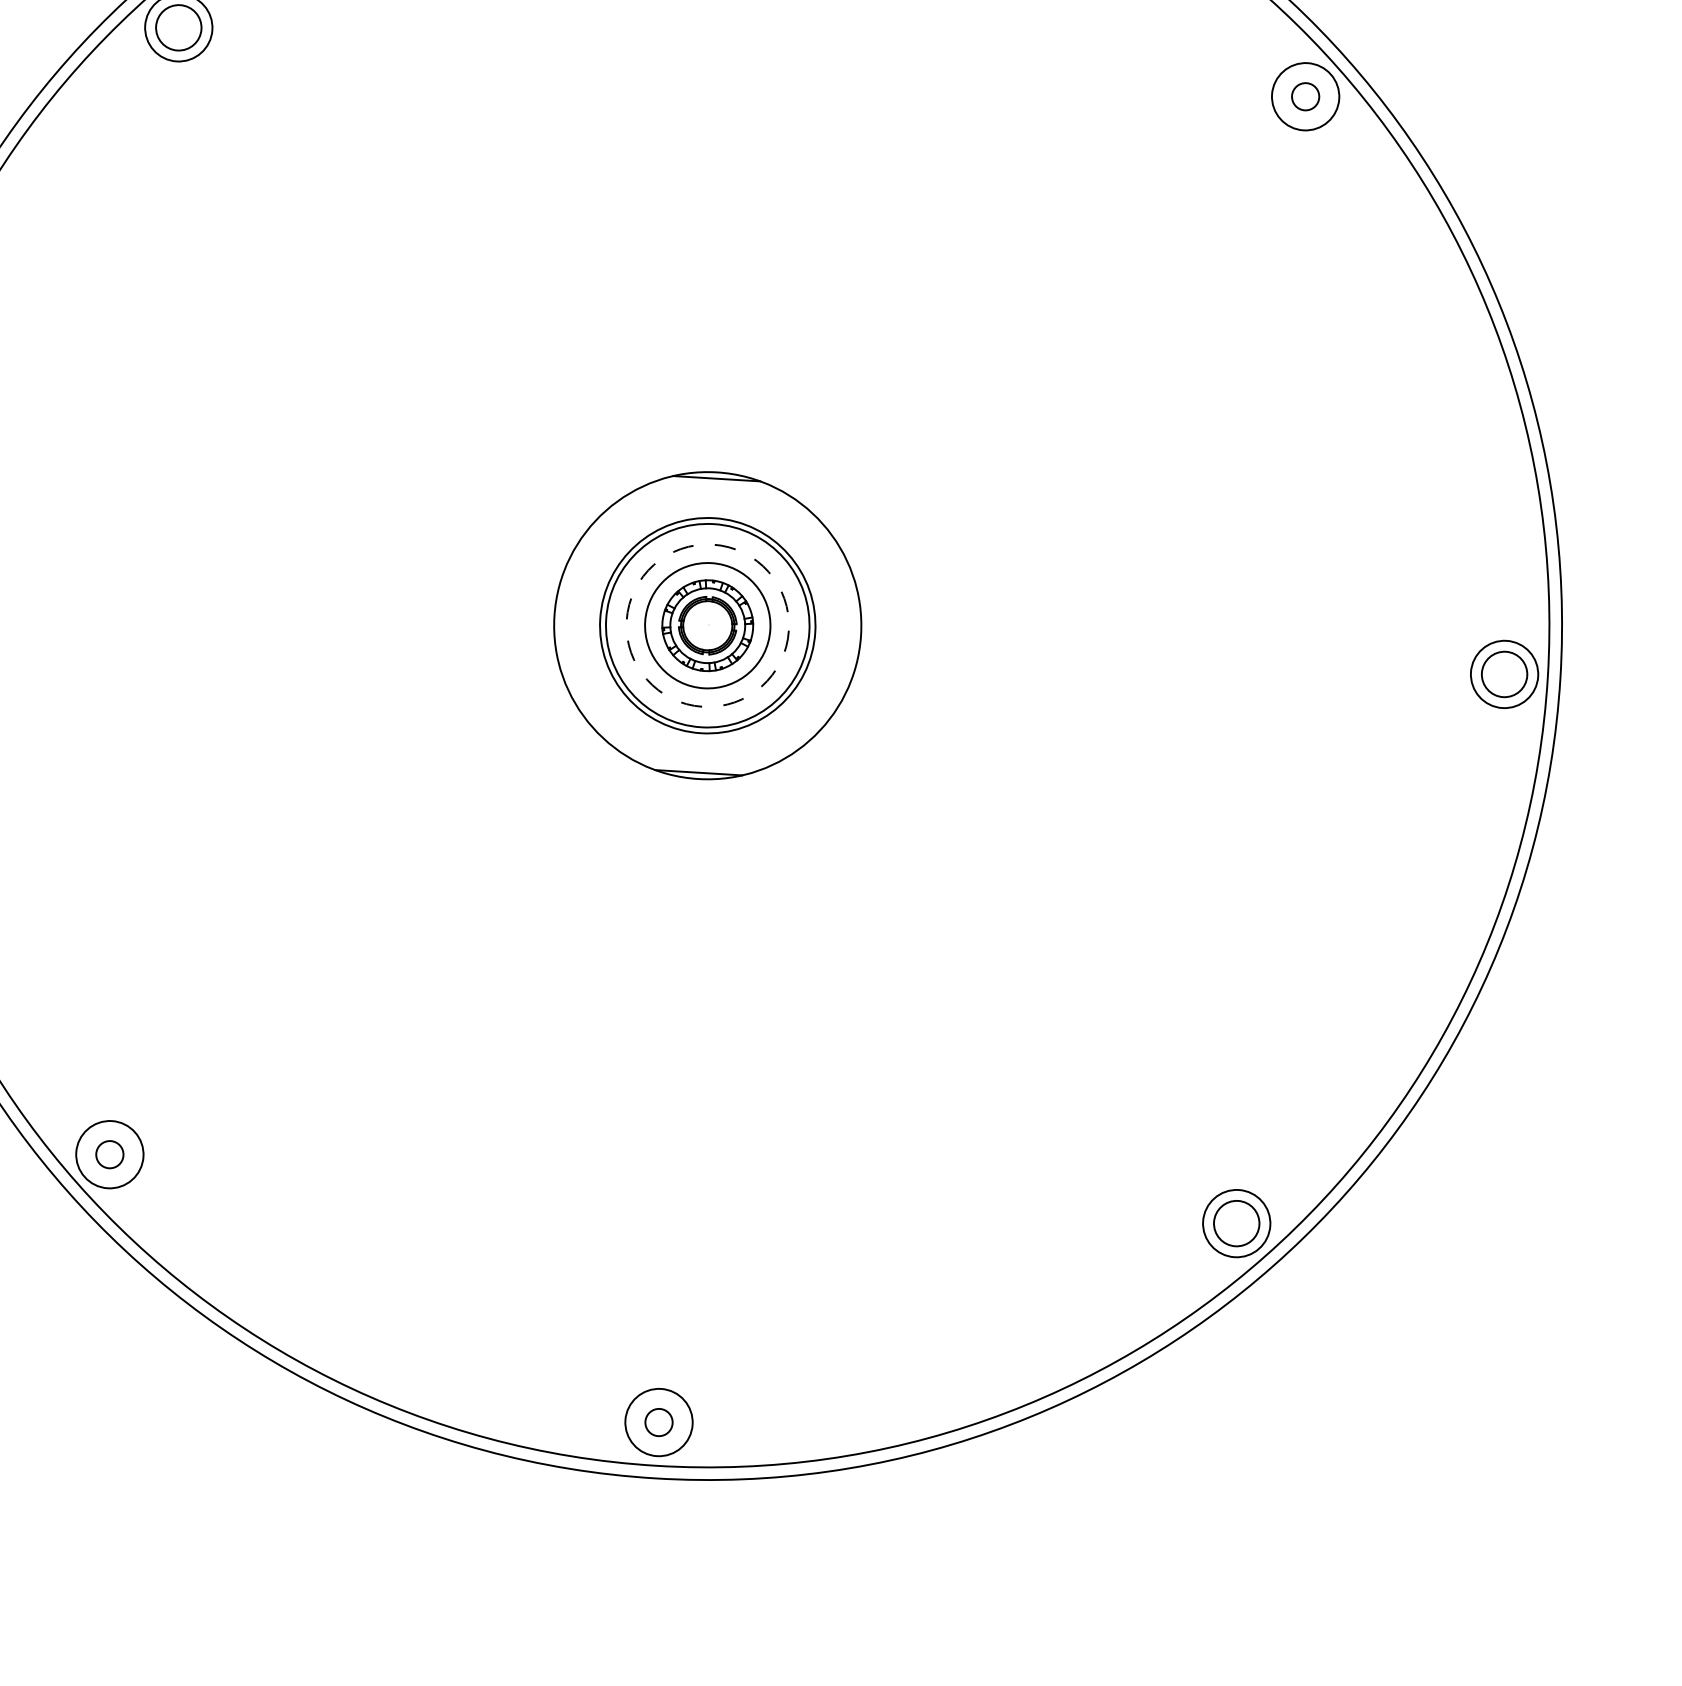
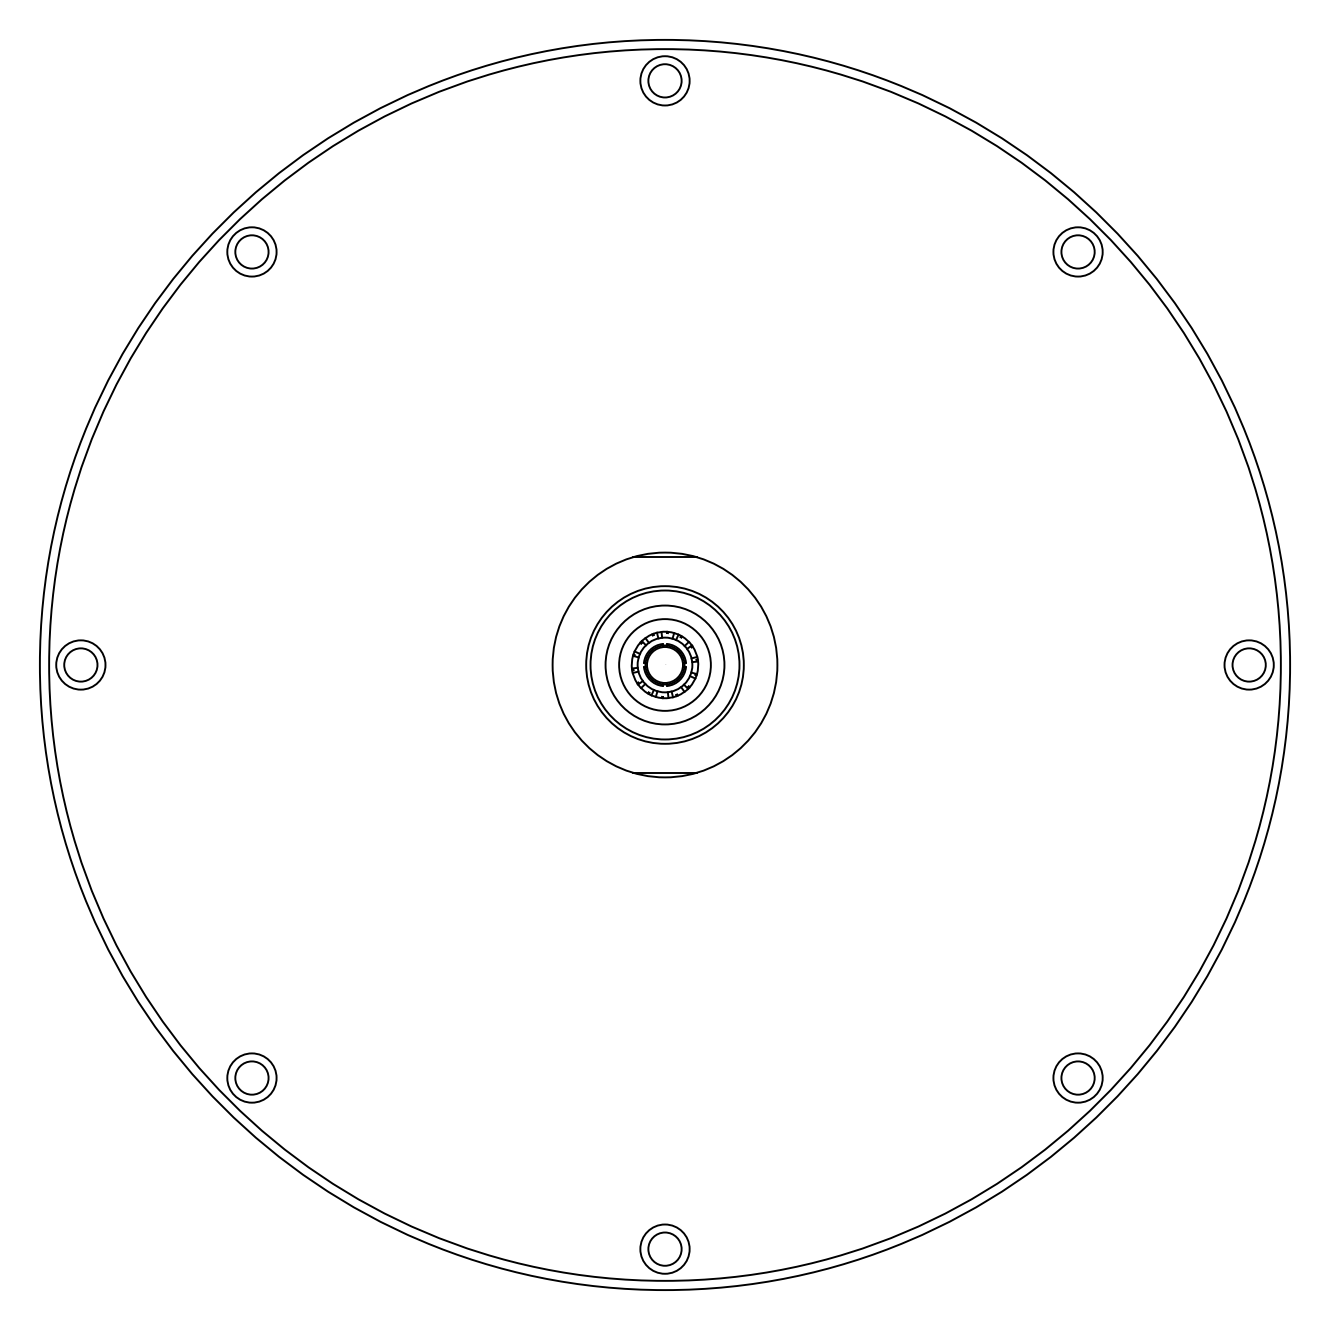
circle: (1304, 96) -> (1077, 251), size x1.67
circle: (707, 625) -> (664, 664), dashed -> solid
circle: (109, 1153) -> (251, 1077), size x1.67
circle: (658, 1421) -> (664, 1248), size x1.67

